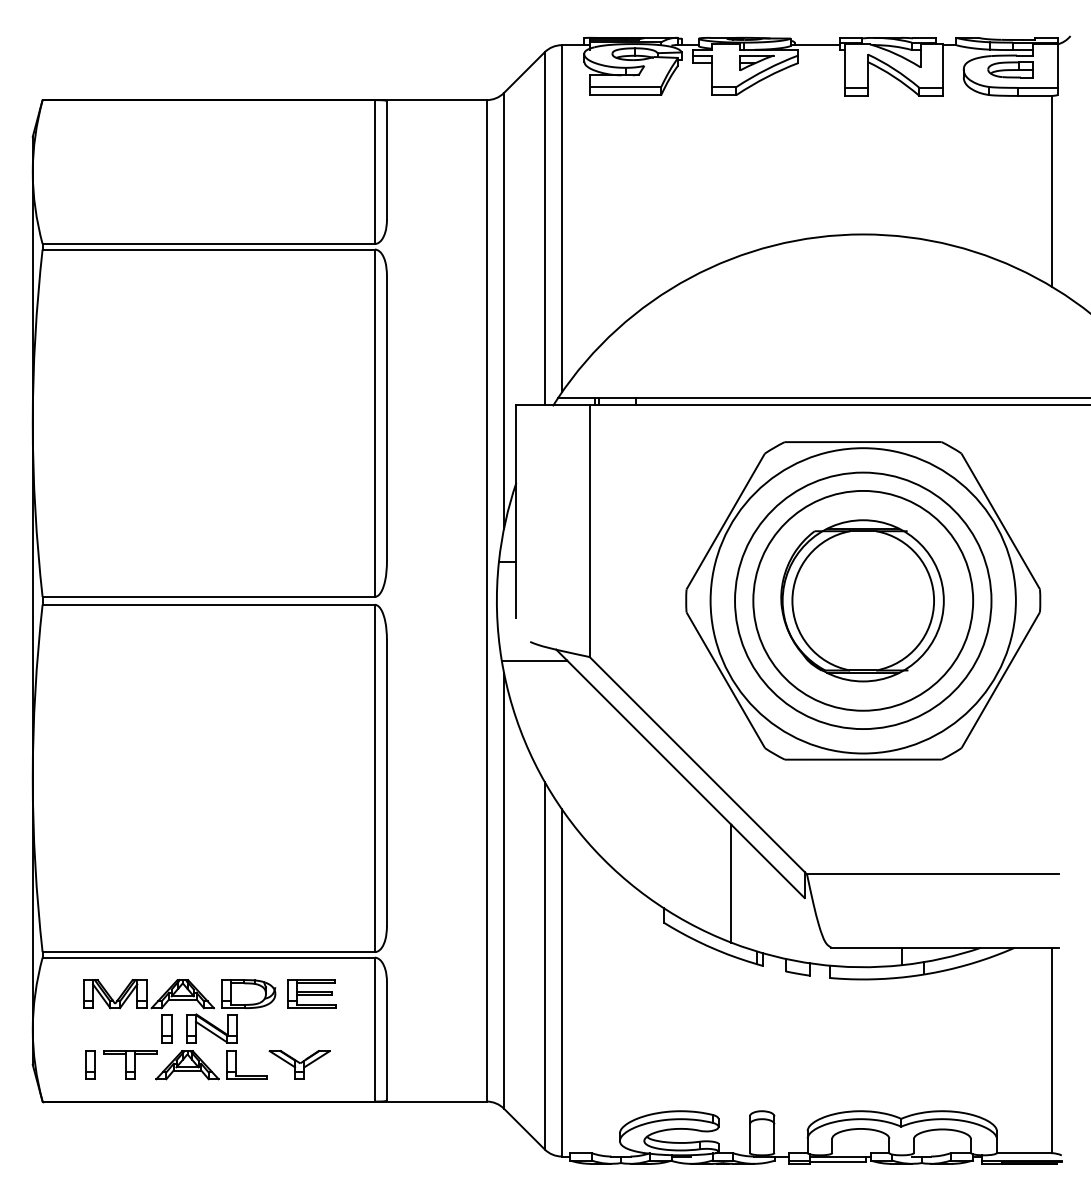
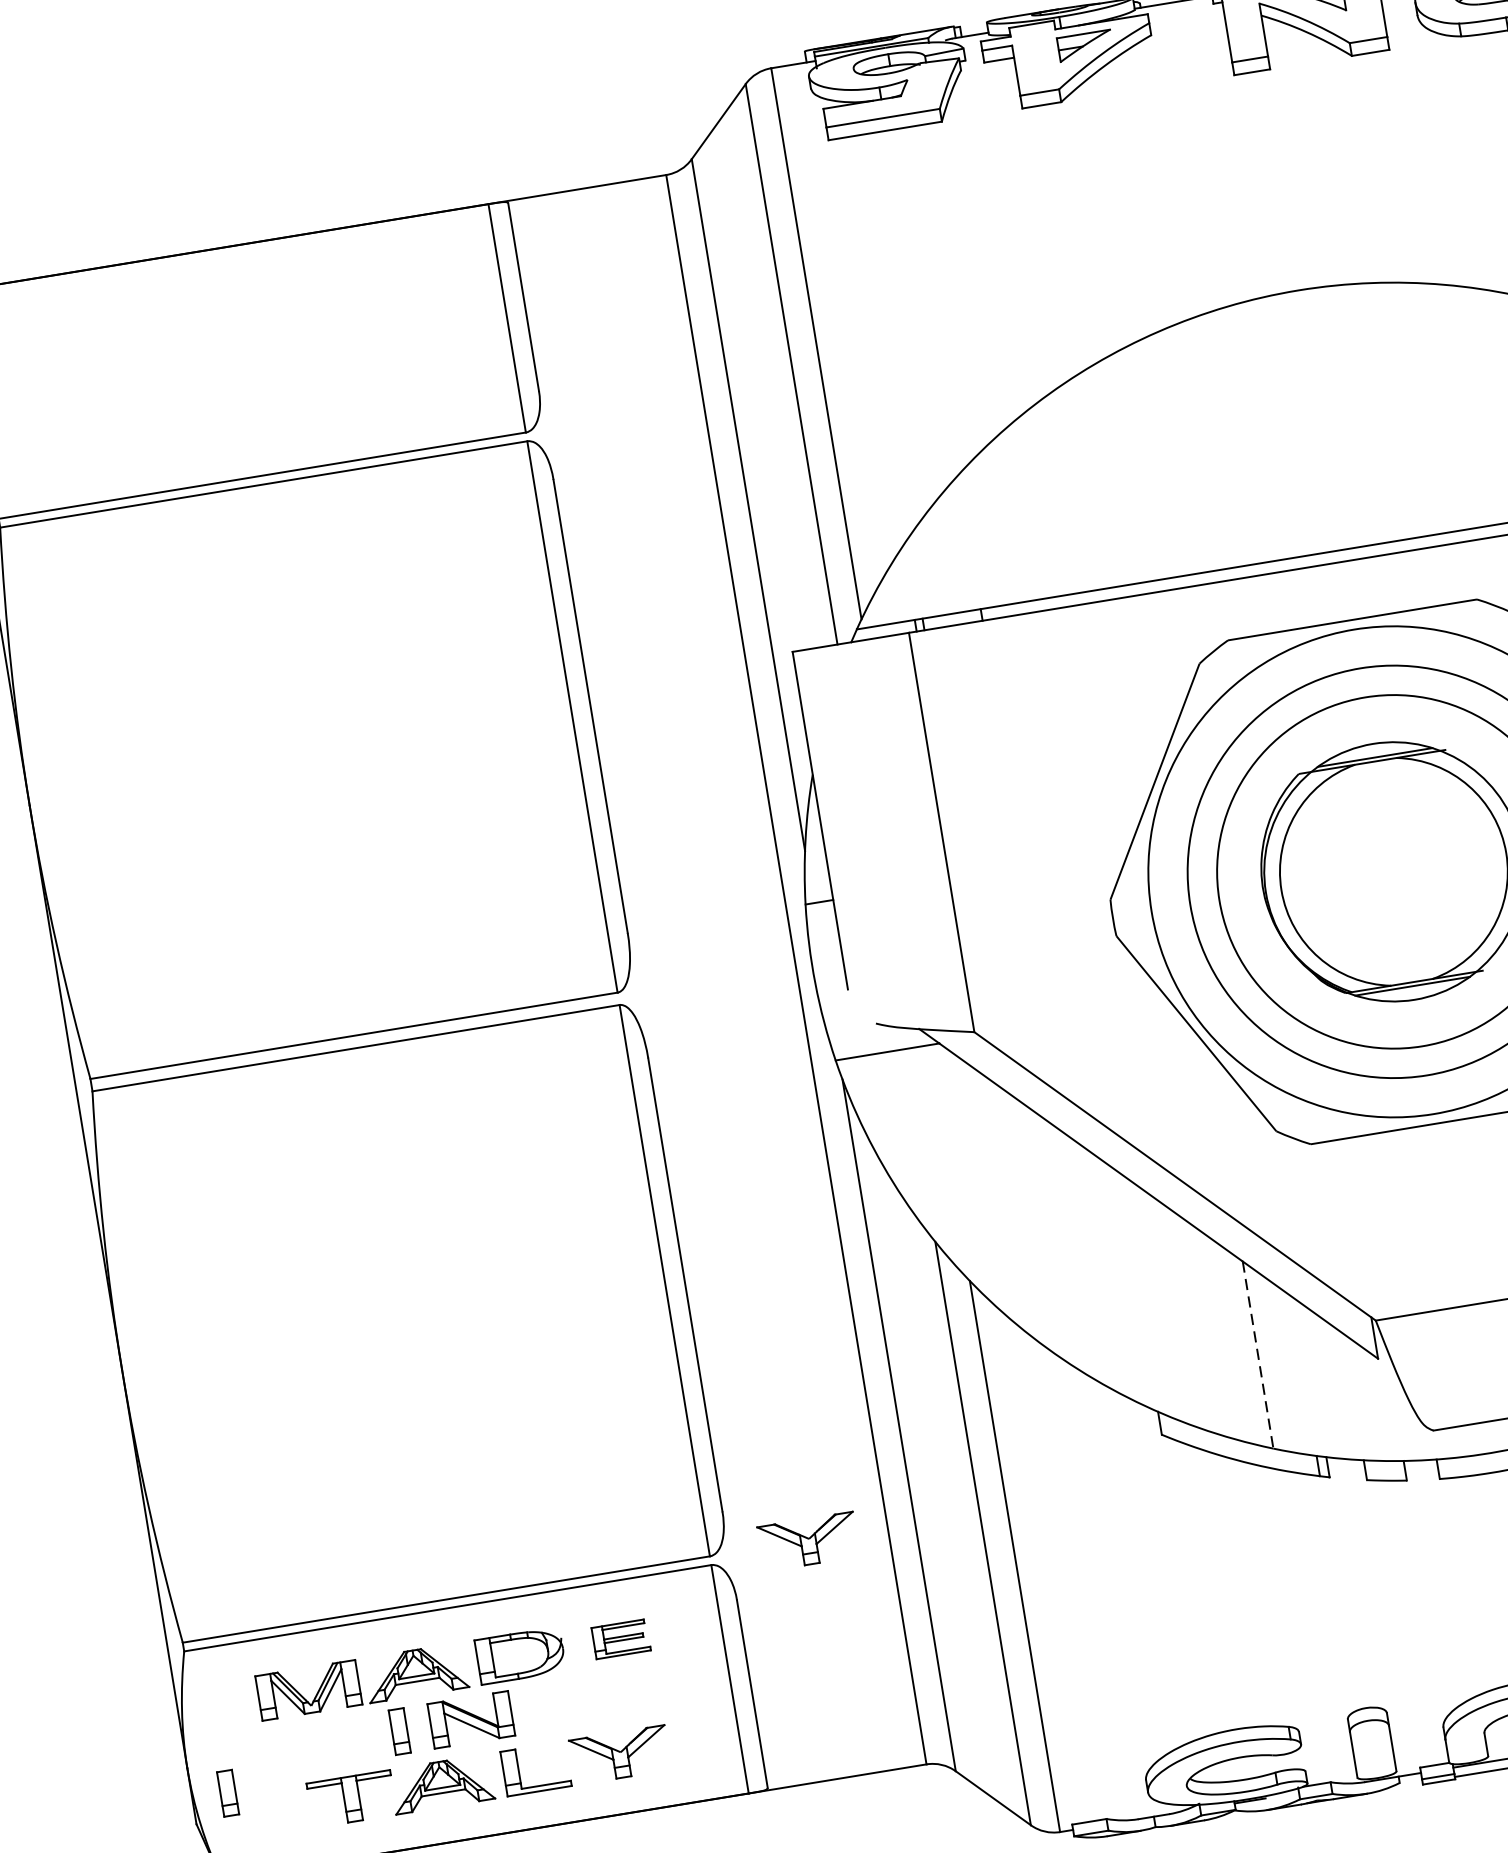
line: (731, 883) -> (1258, 1354), solid -> dashed
part: (436, 952) -> (807, 1540), added
part: (311, 993) -> (620, 1638), size x0.7
part: (90, 1064) -> (228, 1792), moved

